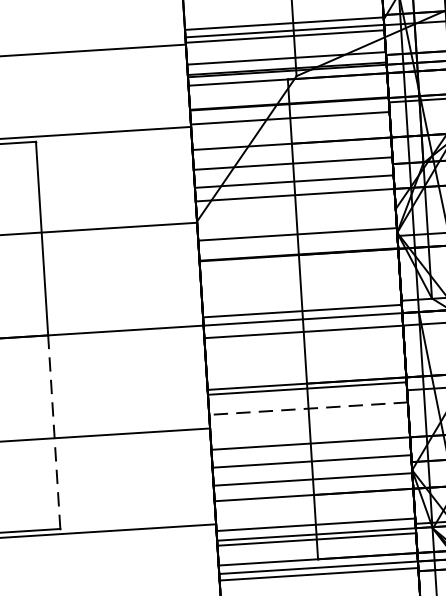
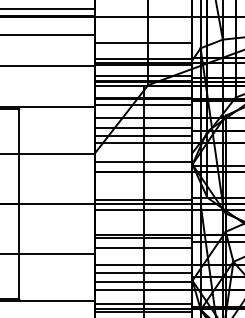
line: (307, 408) -> (143, 247), dashed -> solid
line: (54, 430) -> (19, 250), dashed -> solid

